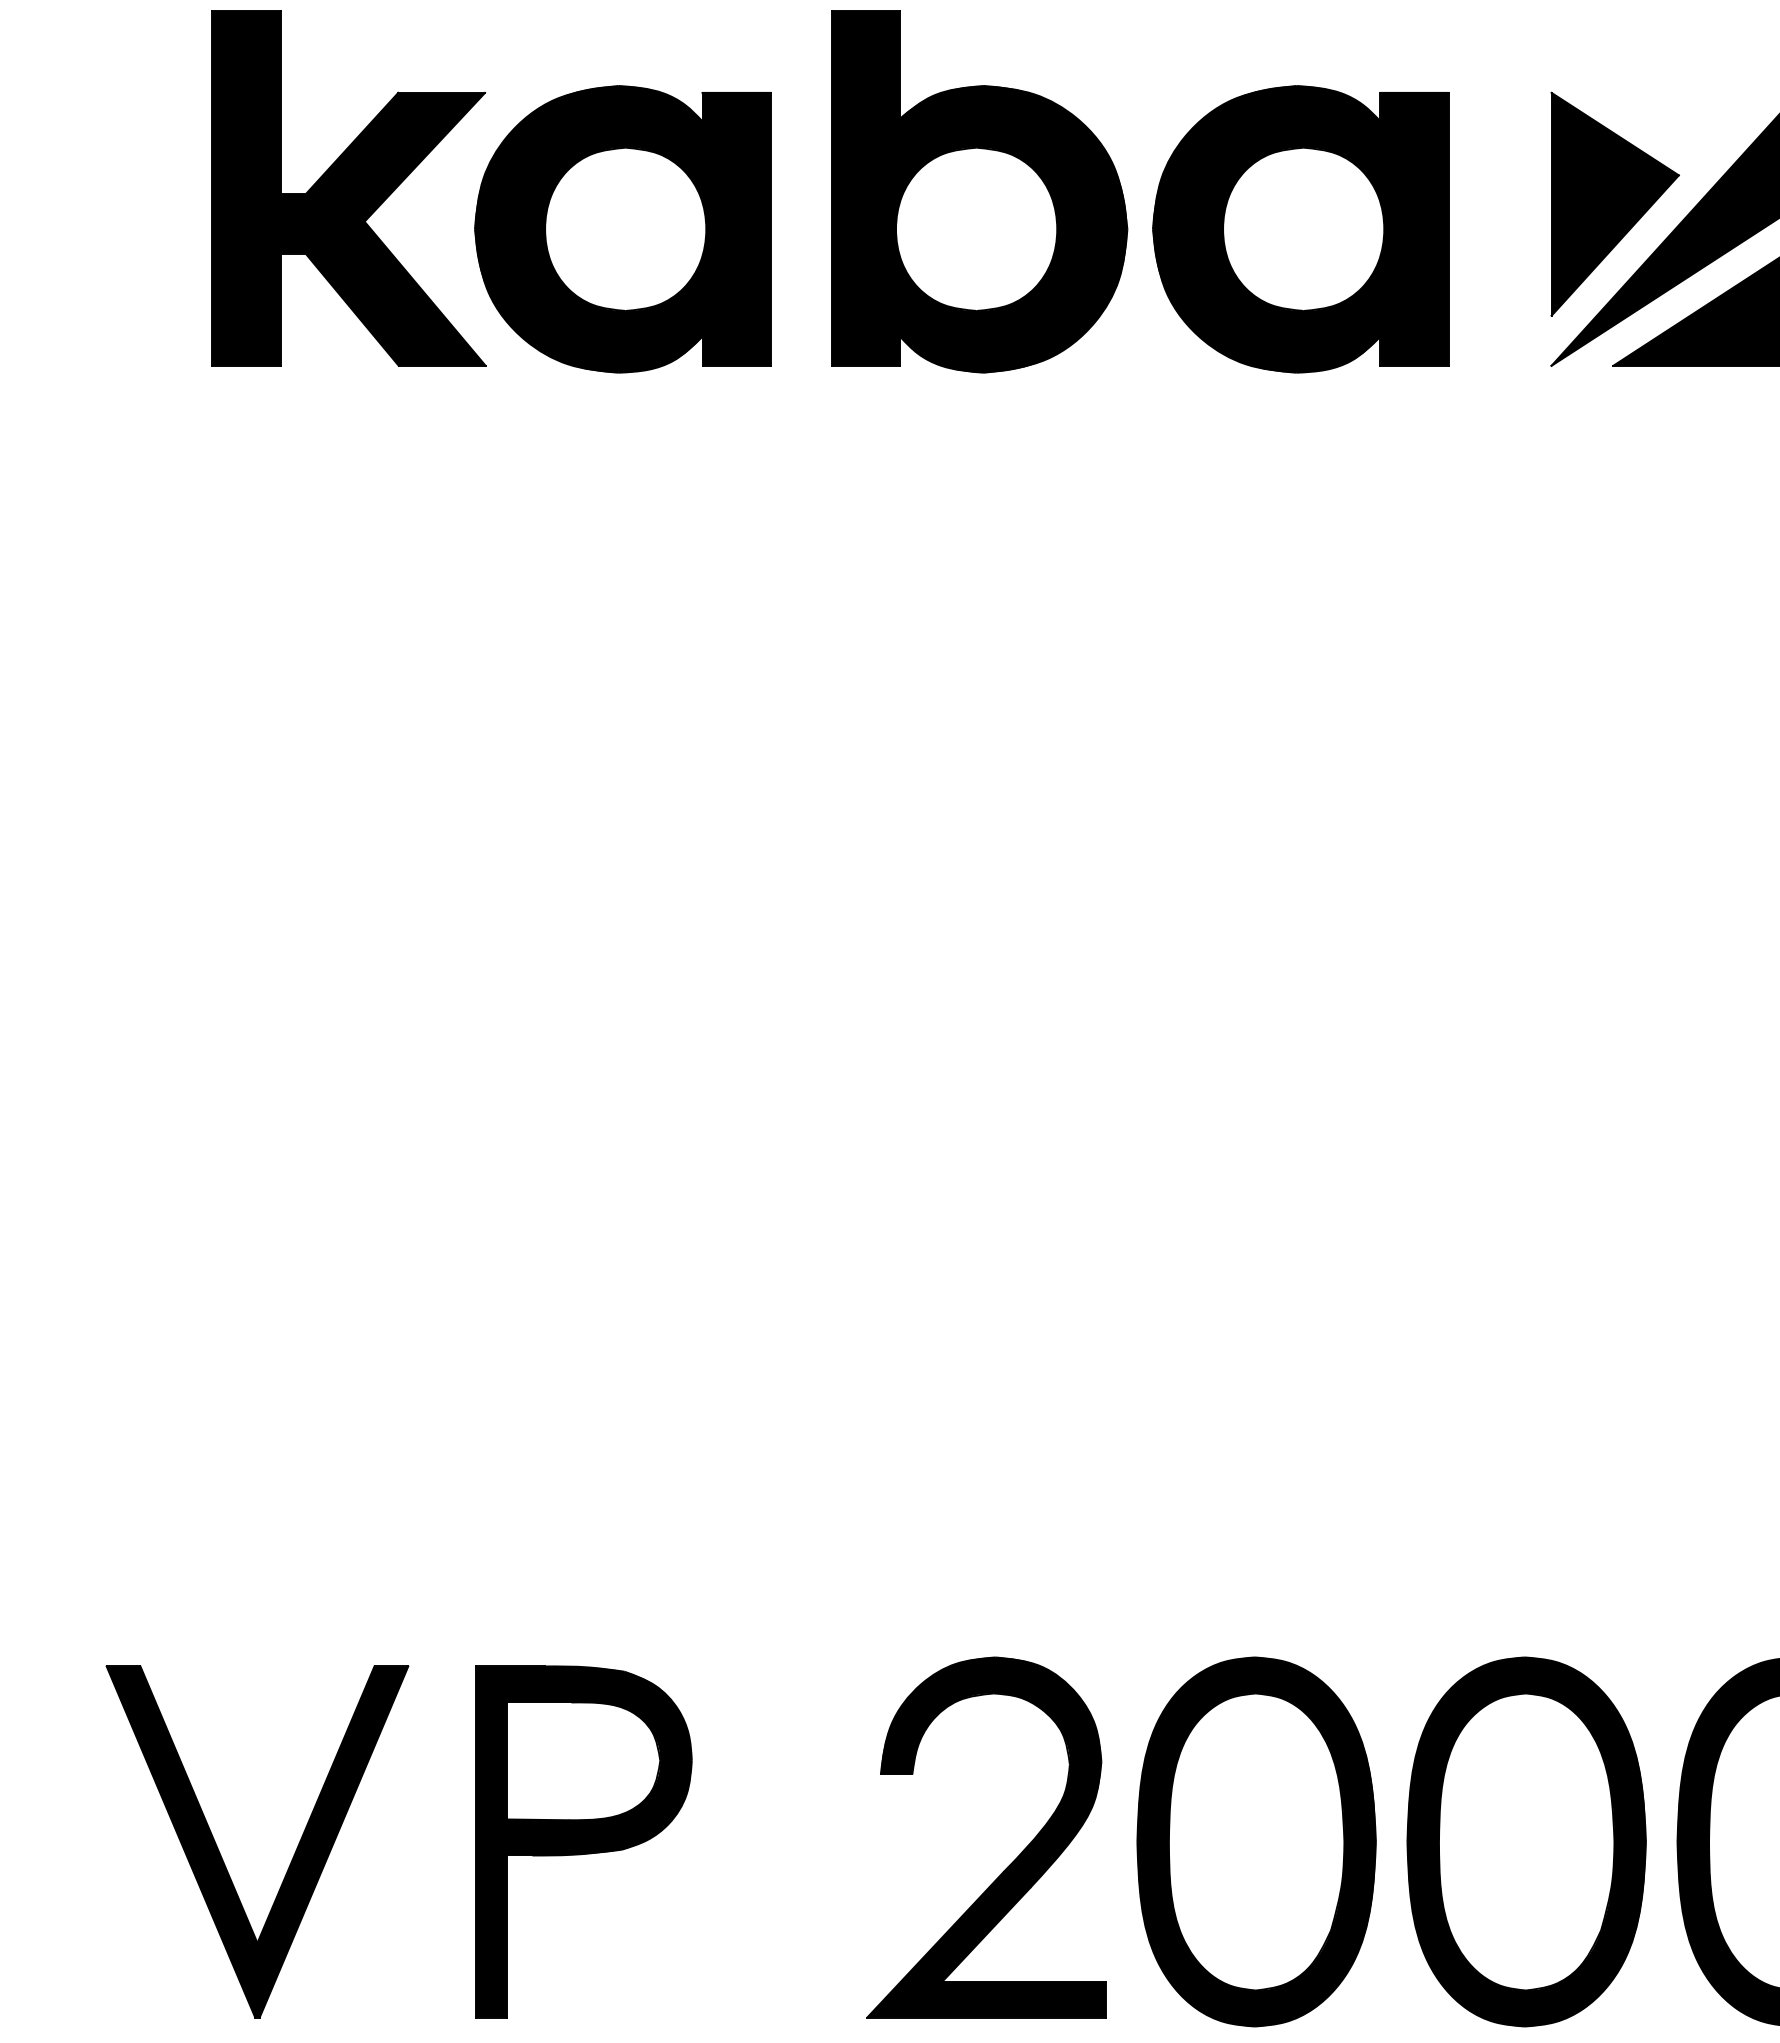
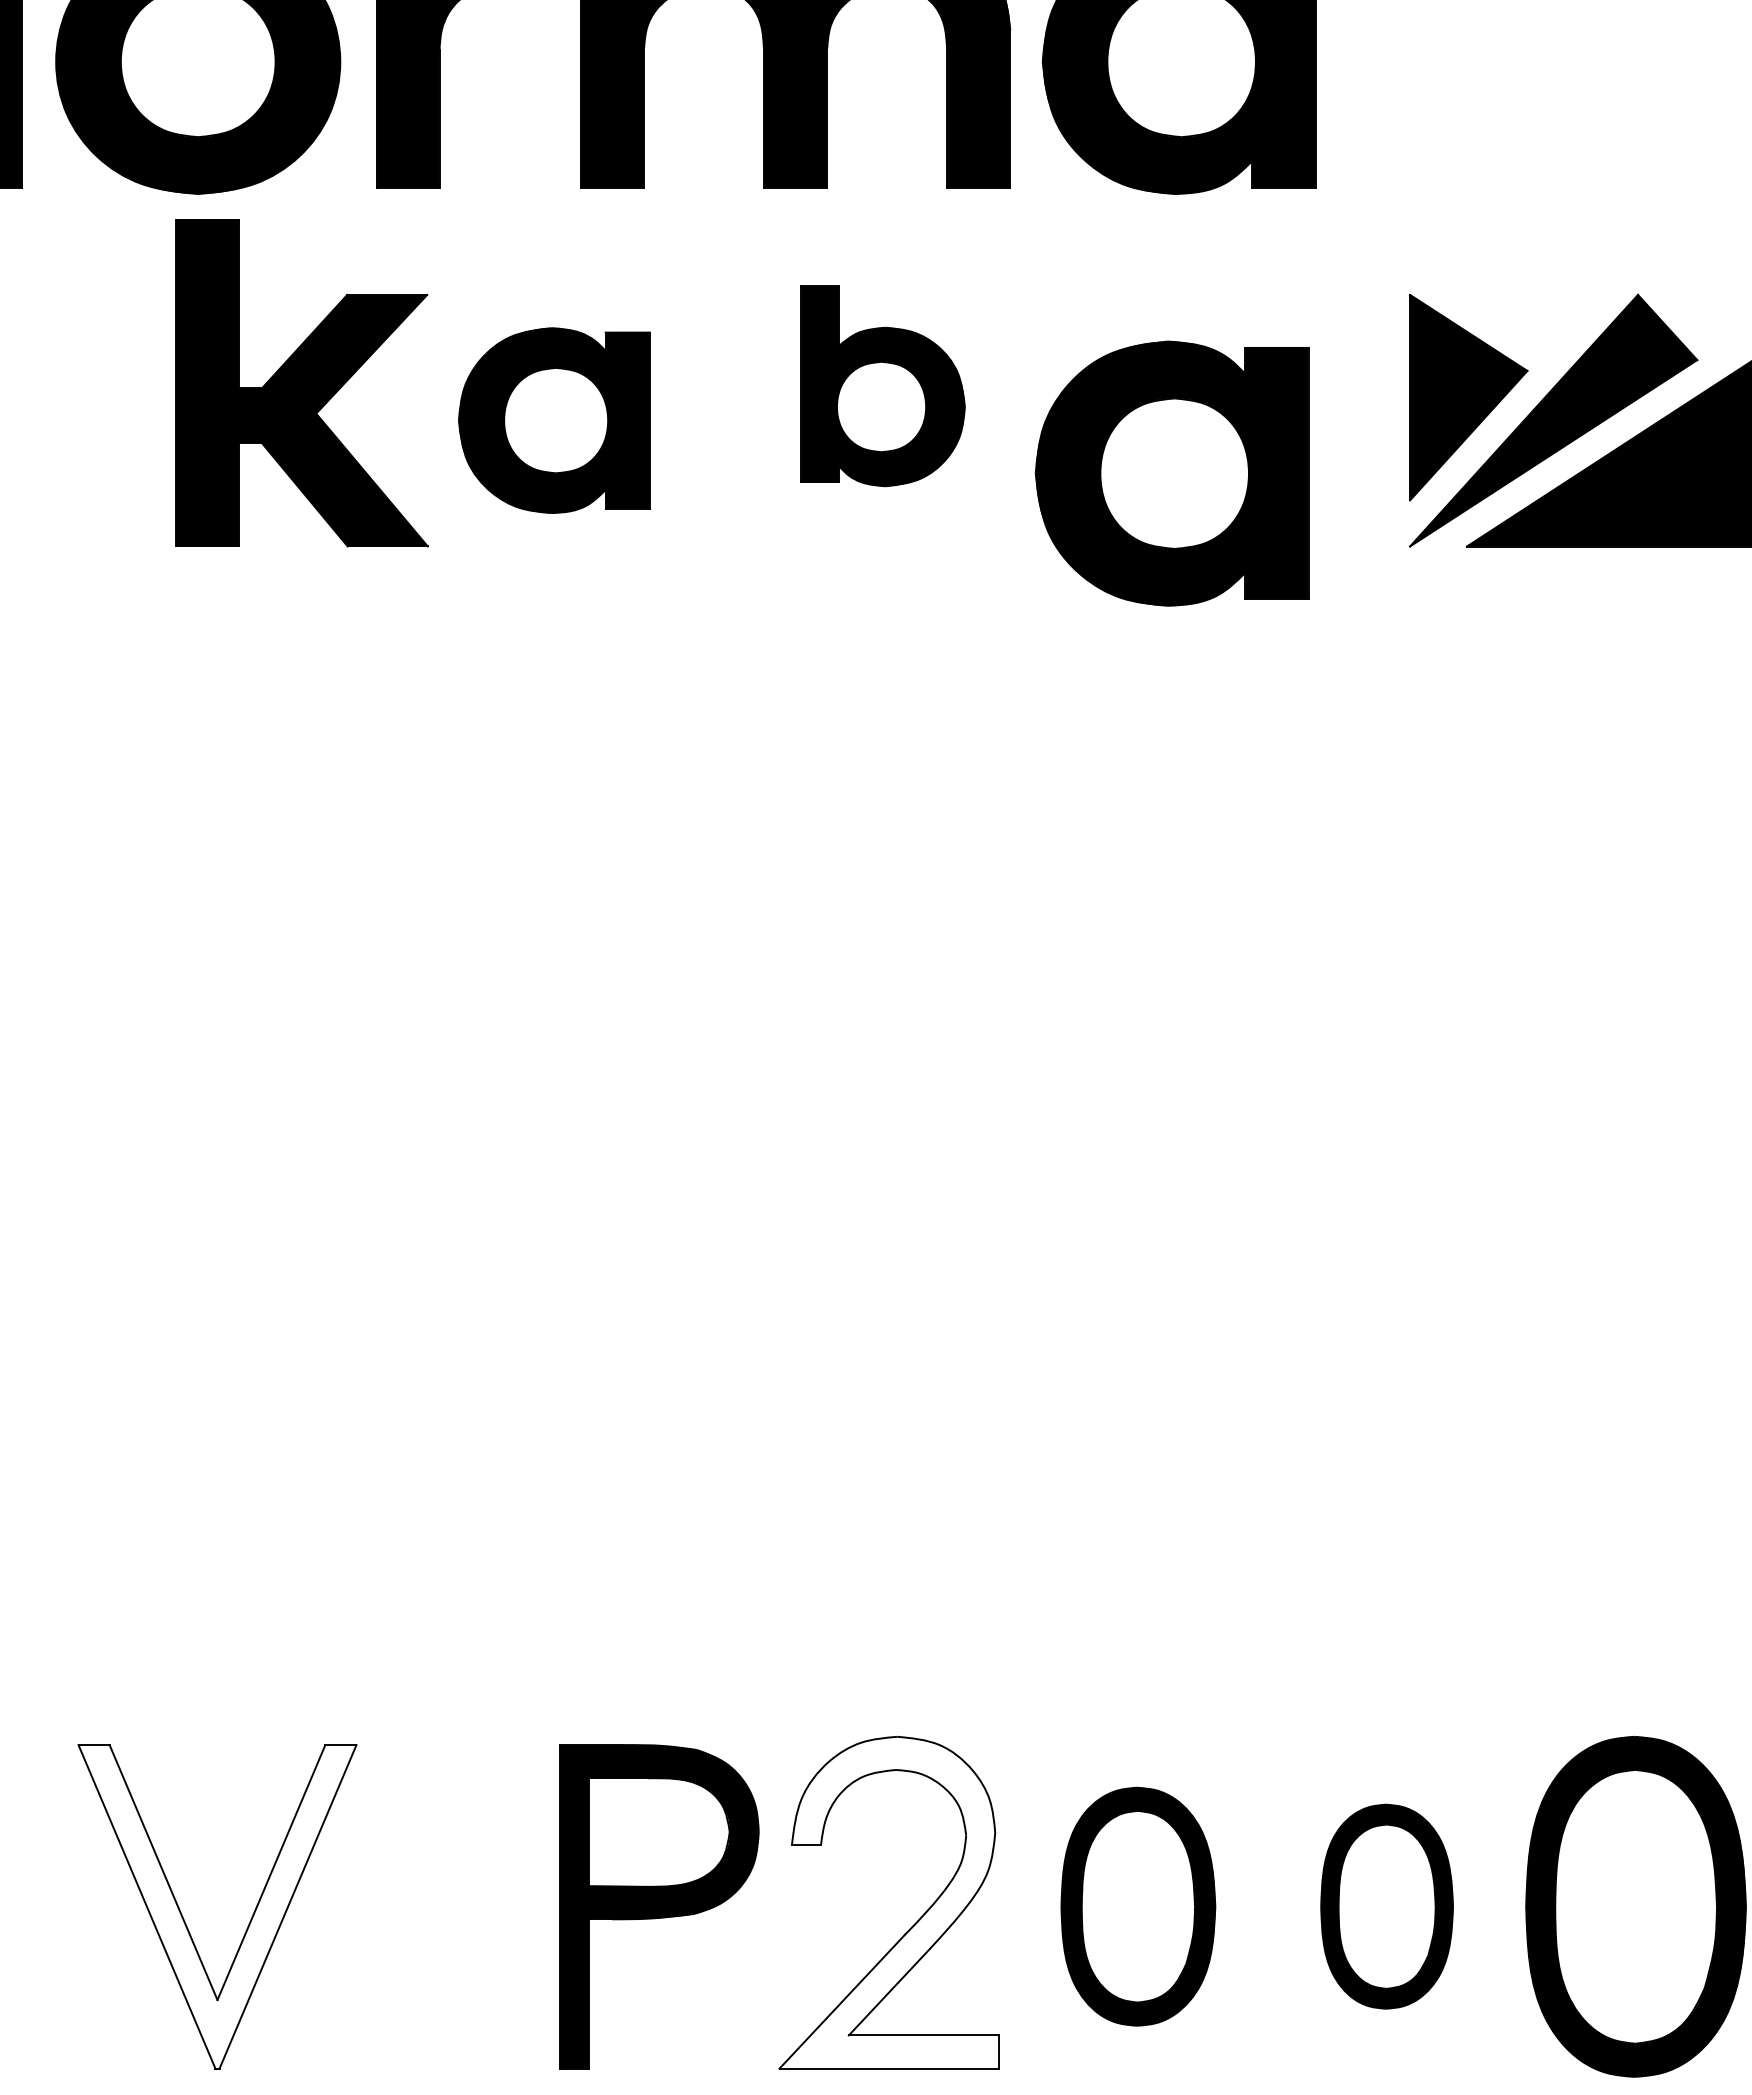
part: (980, 192) -> (883, 386), size x0.6
part: (623, 229) -> (554, 420), size x0.7
part: (1300, 229) -> (1171, 473), moved
fill: (986, 1837) -> (889, 1902), removed
fill: (257, 1841) -> (217, 1906), removed
part: (584, 1841) -> (659, 1906), moved
part: (1256, 1841) -> (1138, 1906), size x0.7
part: (1525, 1841) -> (1386, 1906), size x0.6

